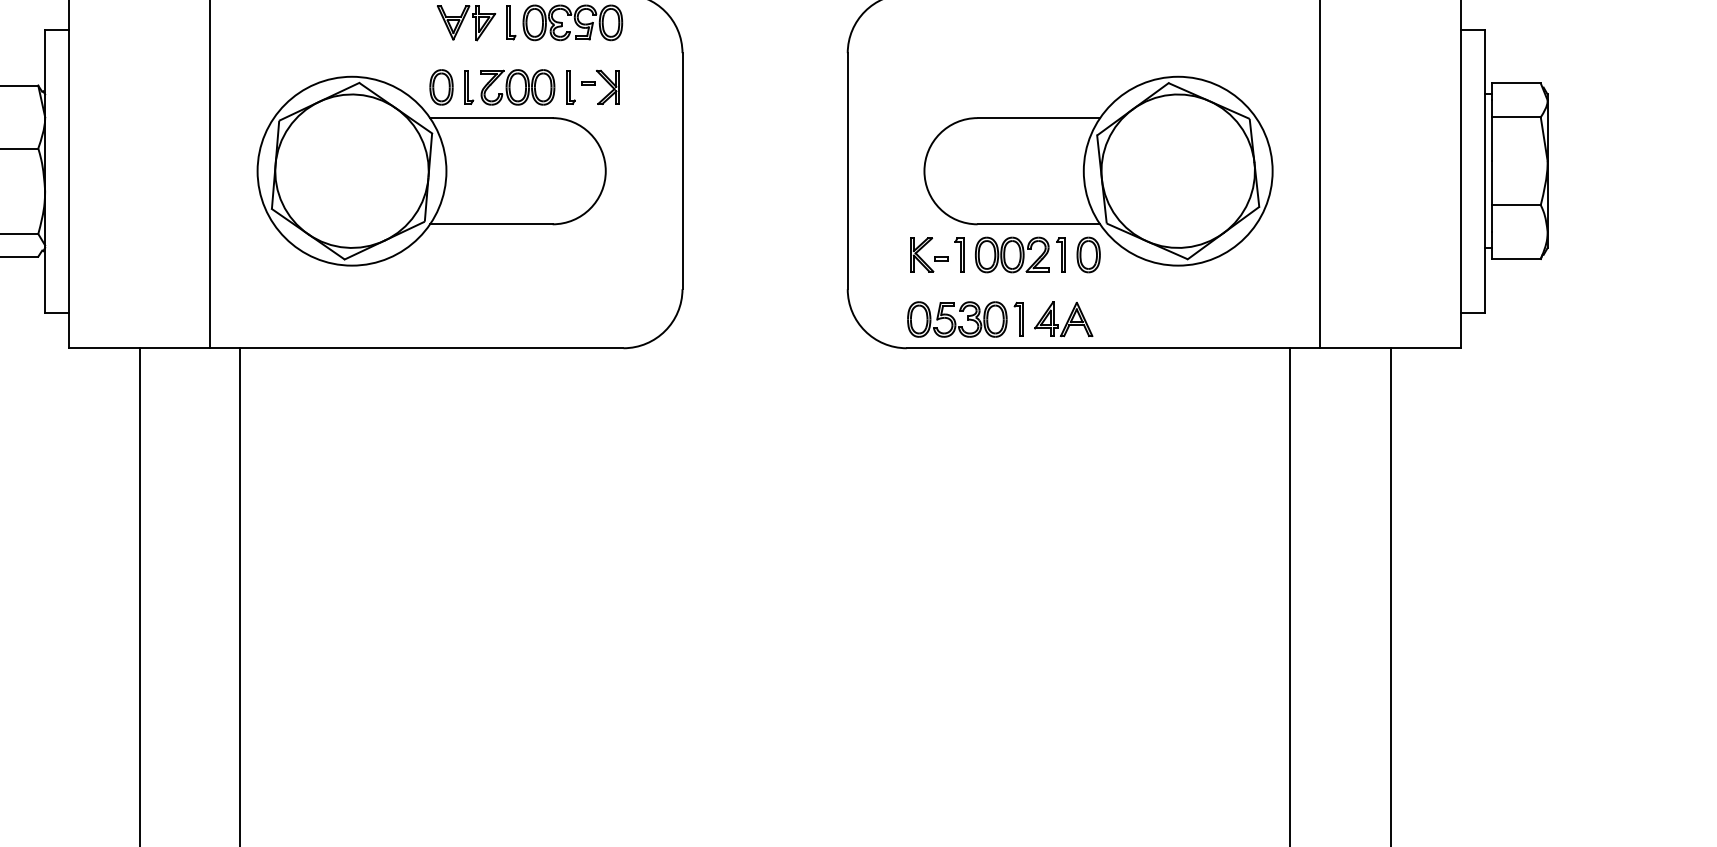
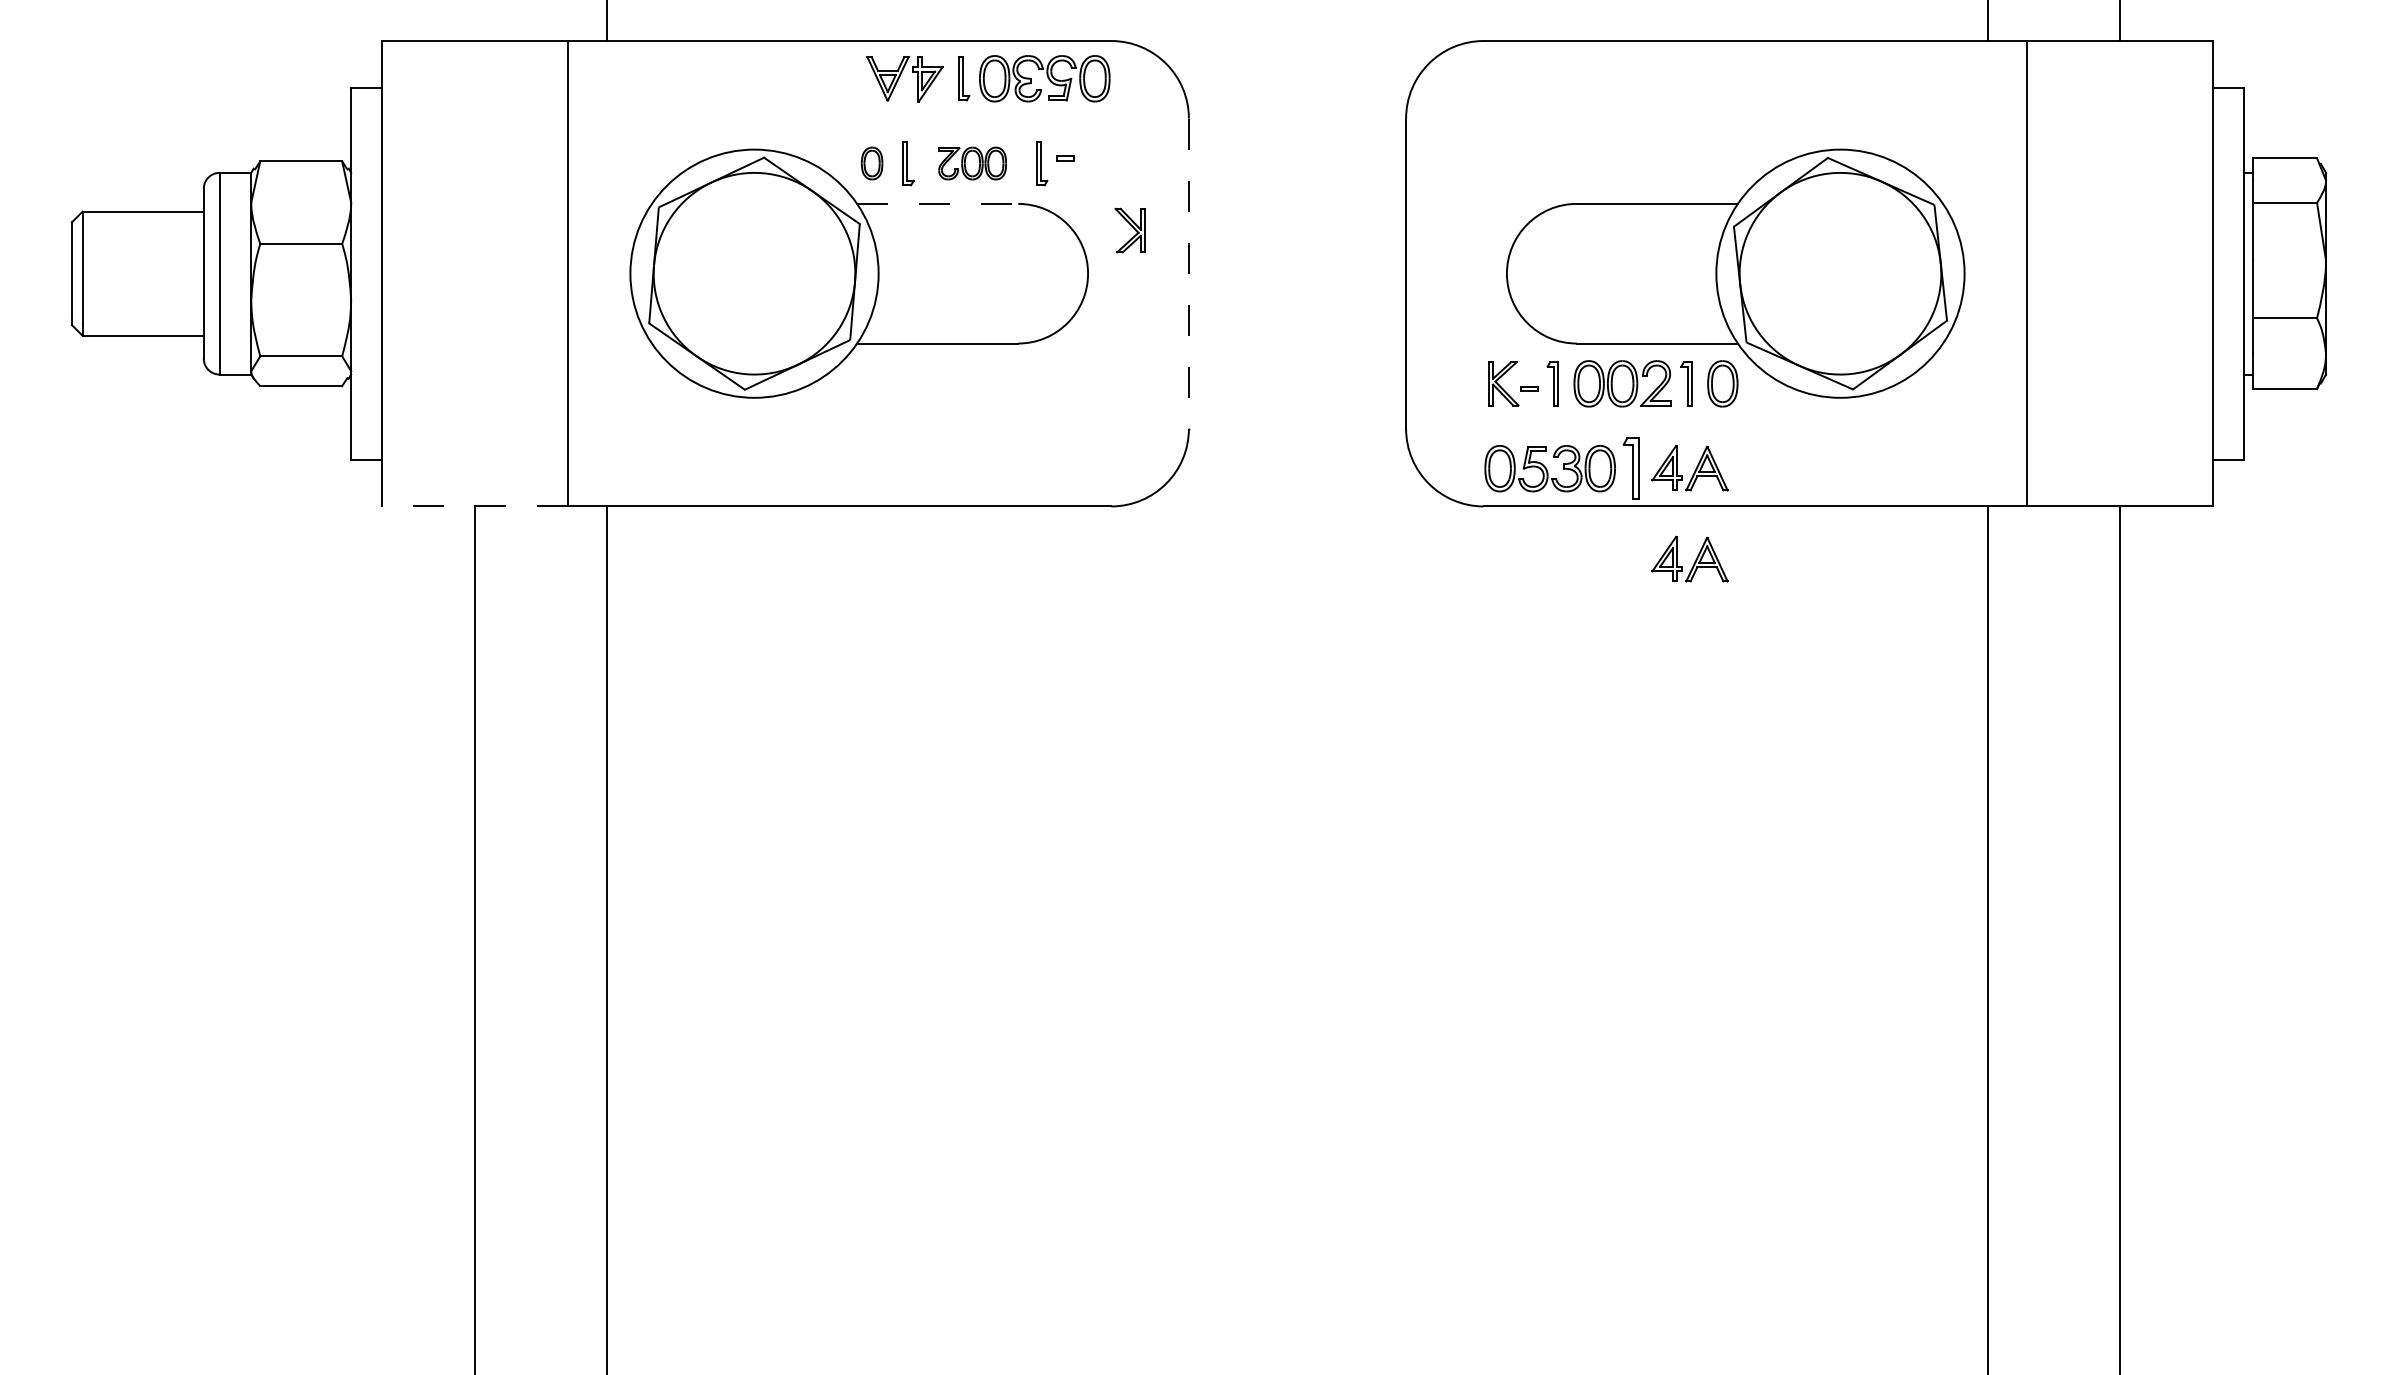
part: (441, 87) -> (871, 163), size x0.7
part: (517, 87) -> (972, 163), size x0.7
part: (607, 87) -> (1129, 230), moved
line: (491, 117) -> (937, 203), solid -> dashed
line: (682, 171) -> (1188, 274), solid -> dashed
part: (1018, 319) -> (1630, 468), size x1.4
line: (138, 348) -> (474, 506), solid -> dashed
part: (1063, 387) -> (1689, 558), added

